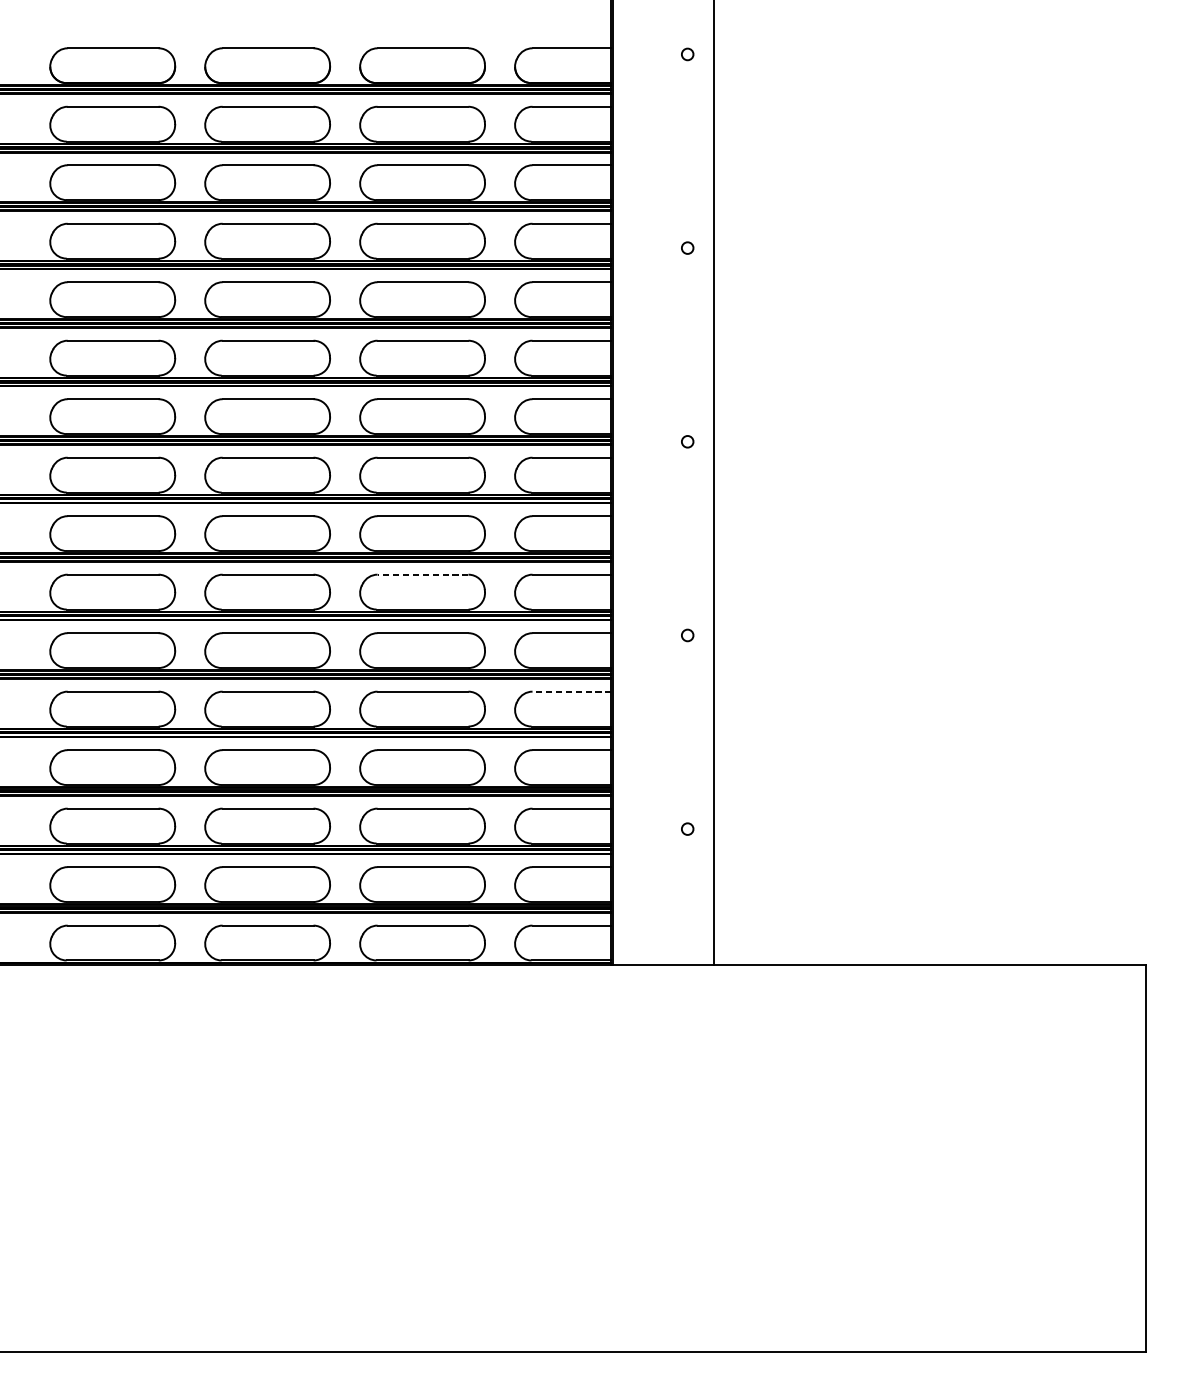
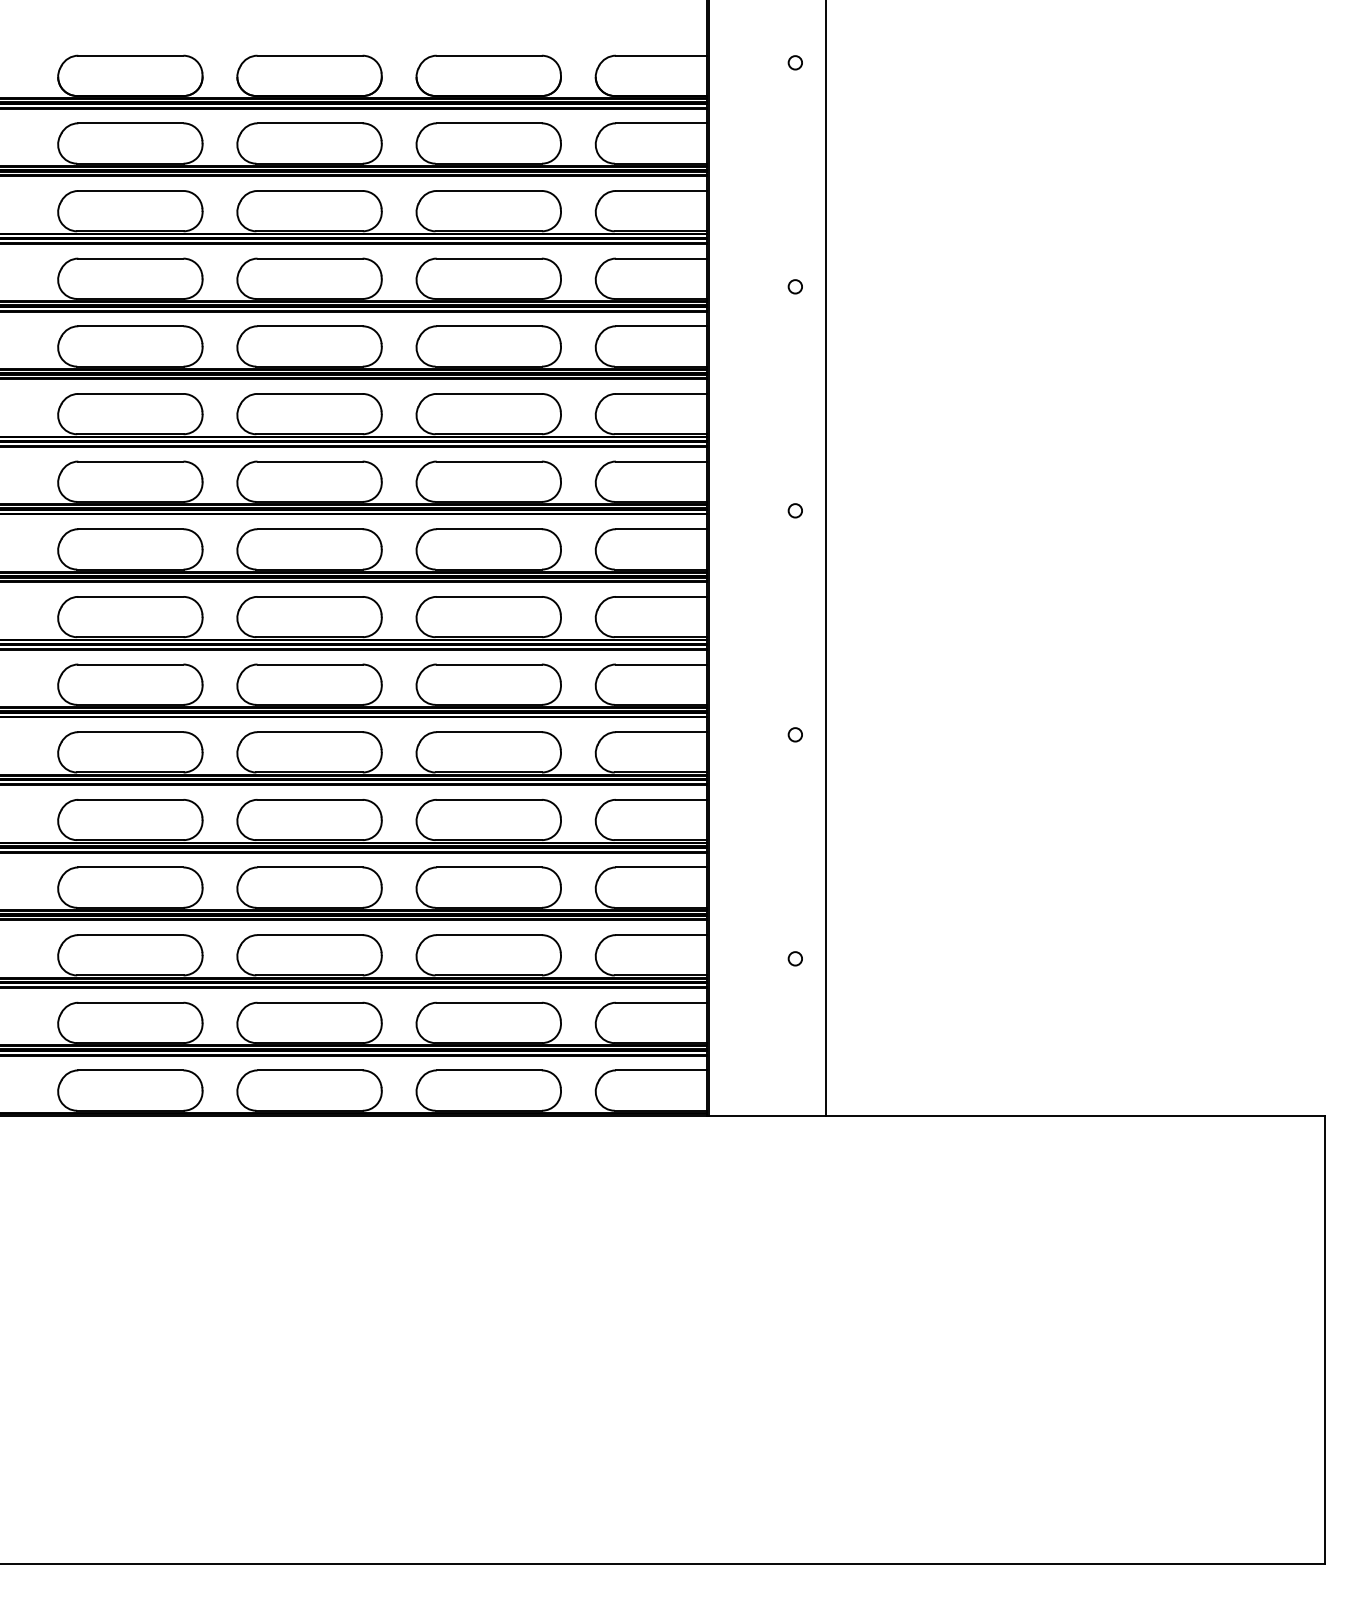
line: (423, 574) -> (489, 664), dashed -> solid
line: (571, 691) -> (661, 799), dashed -> solid

